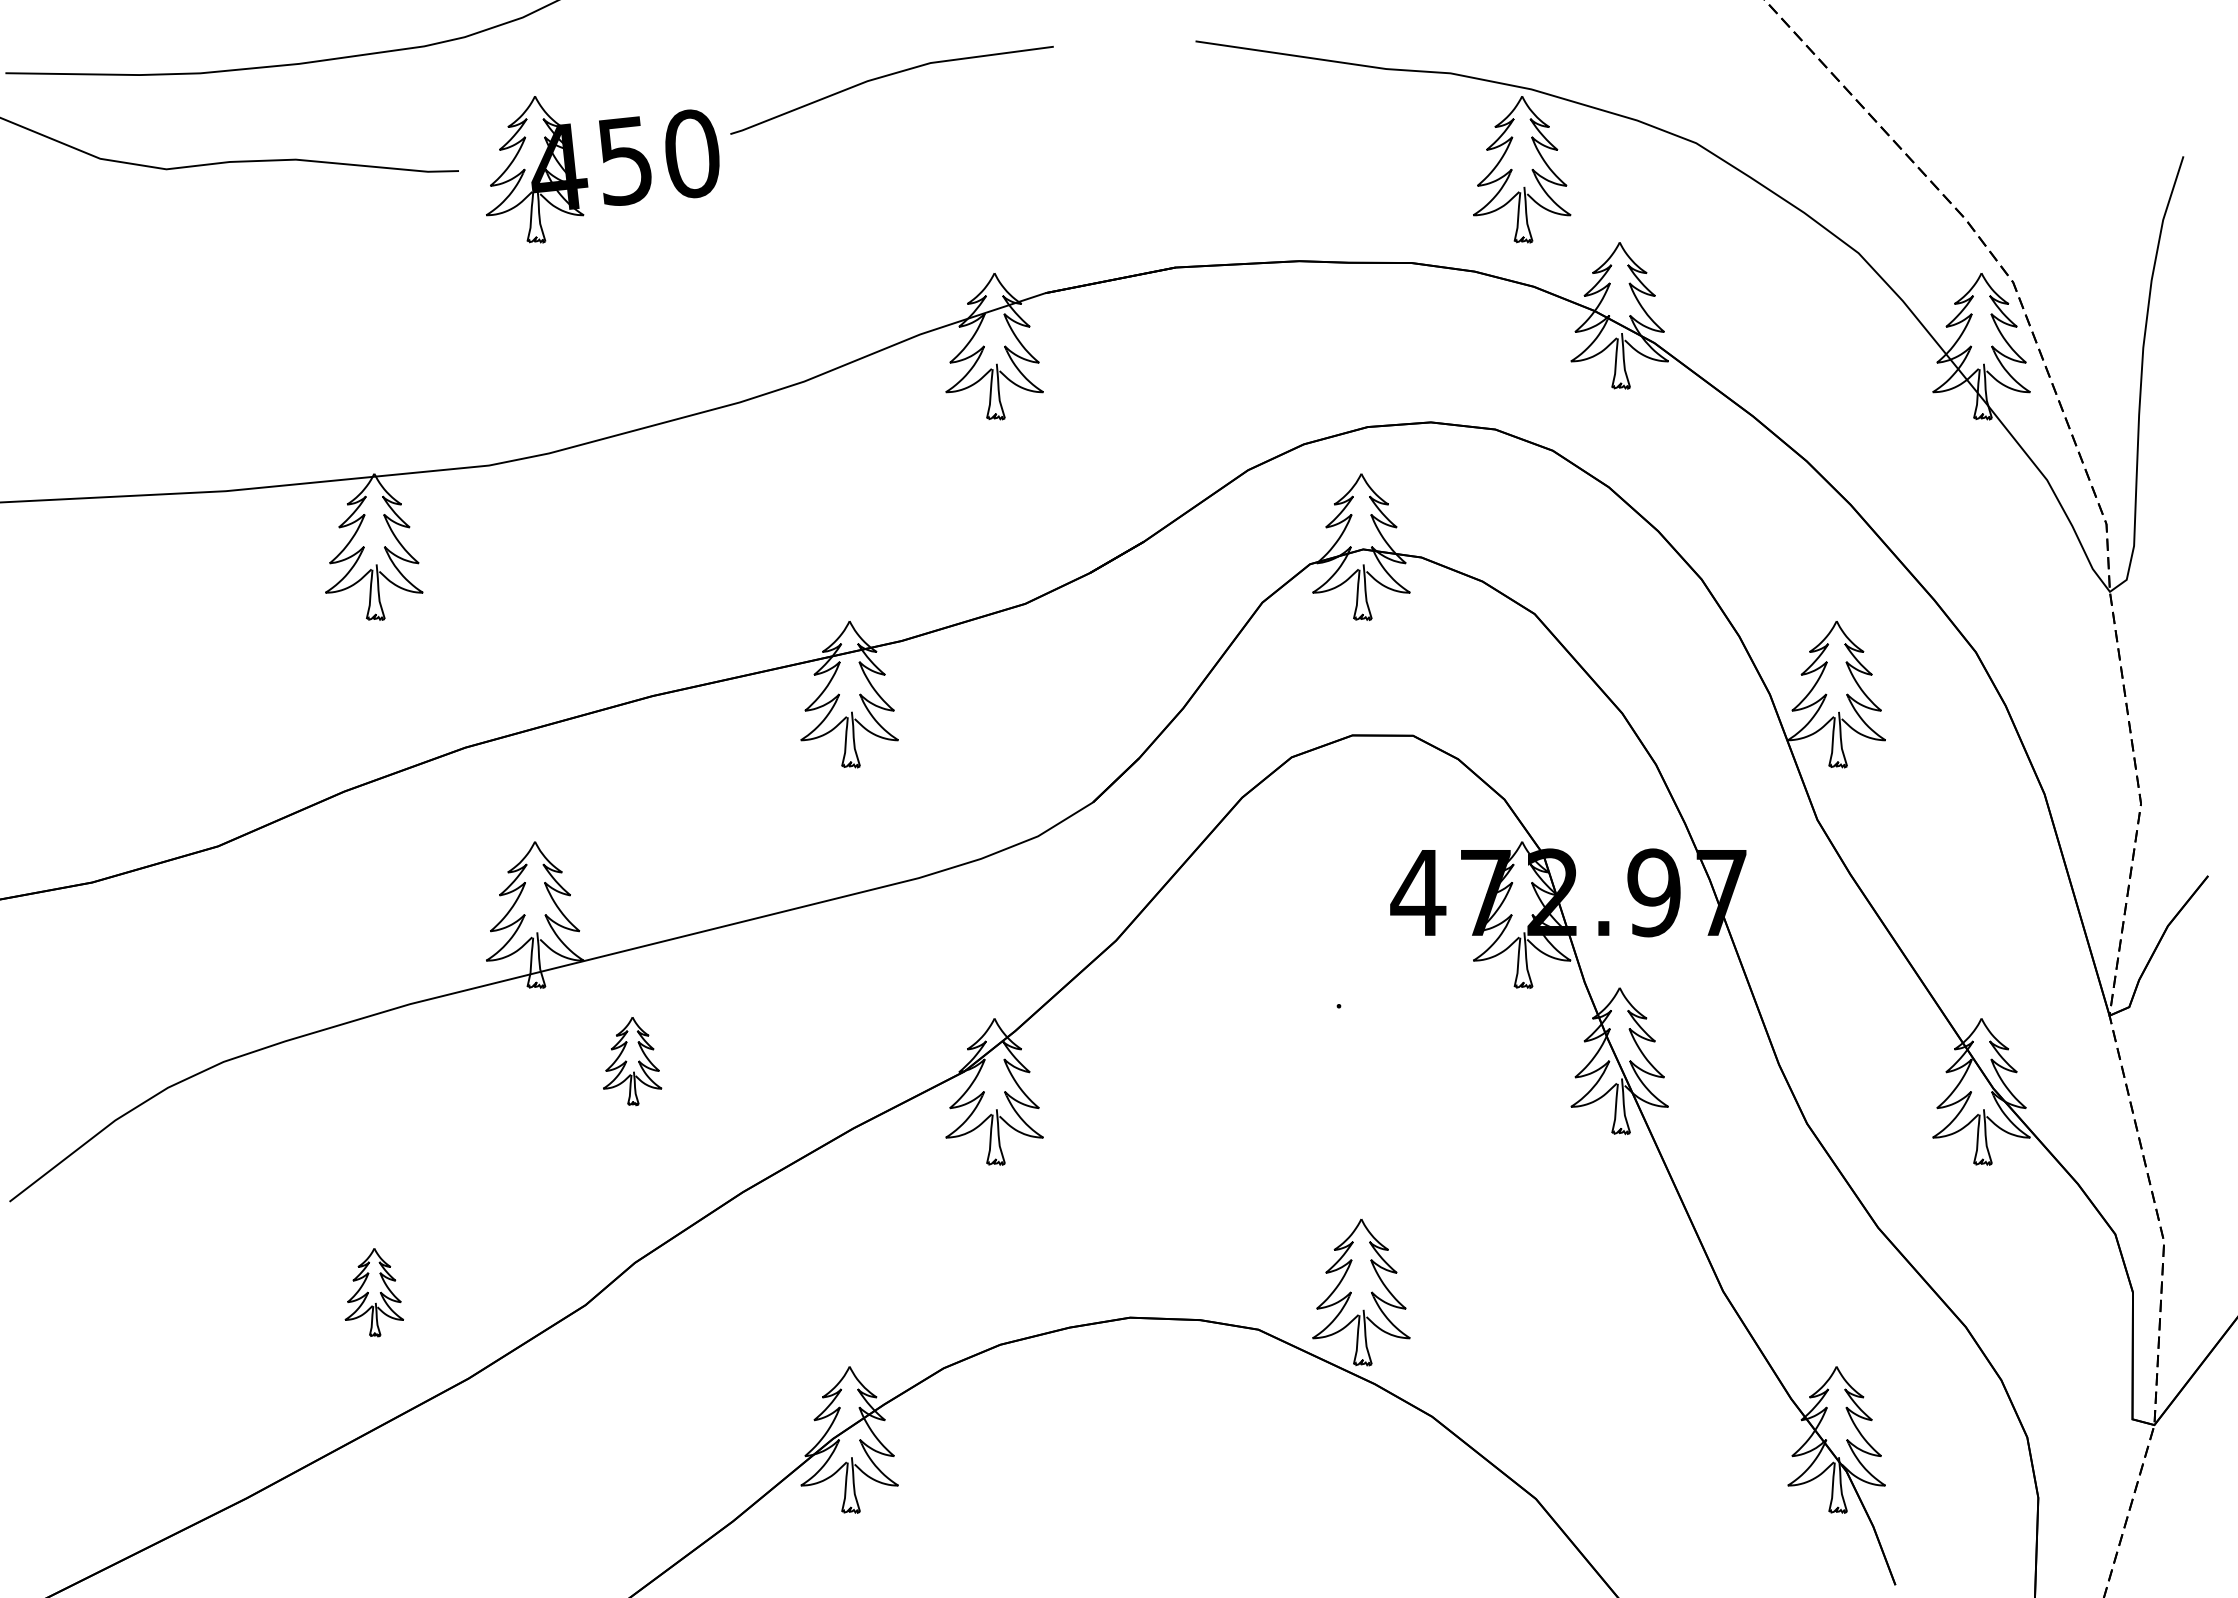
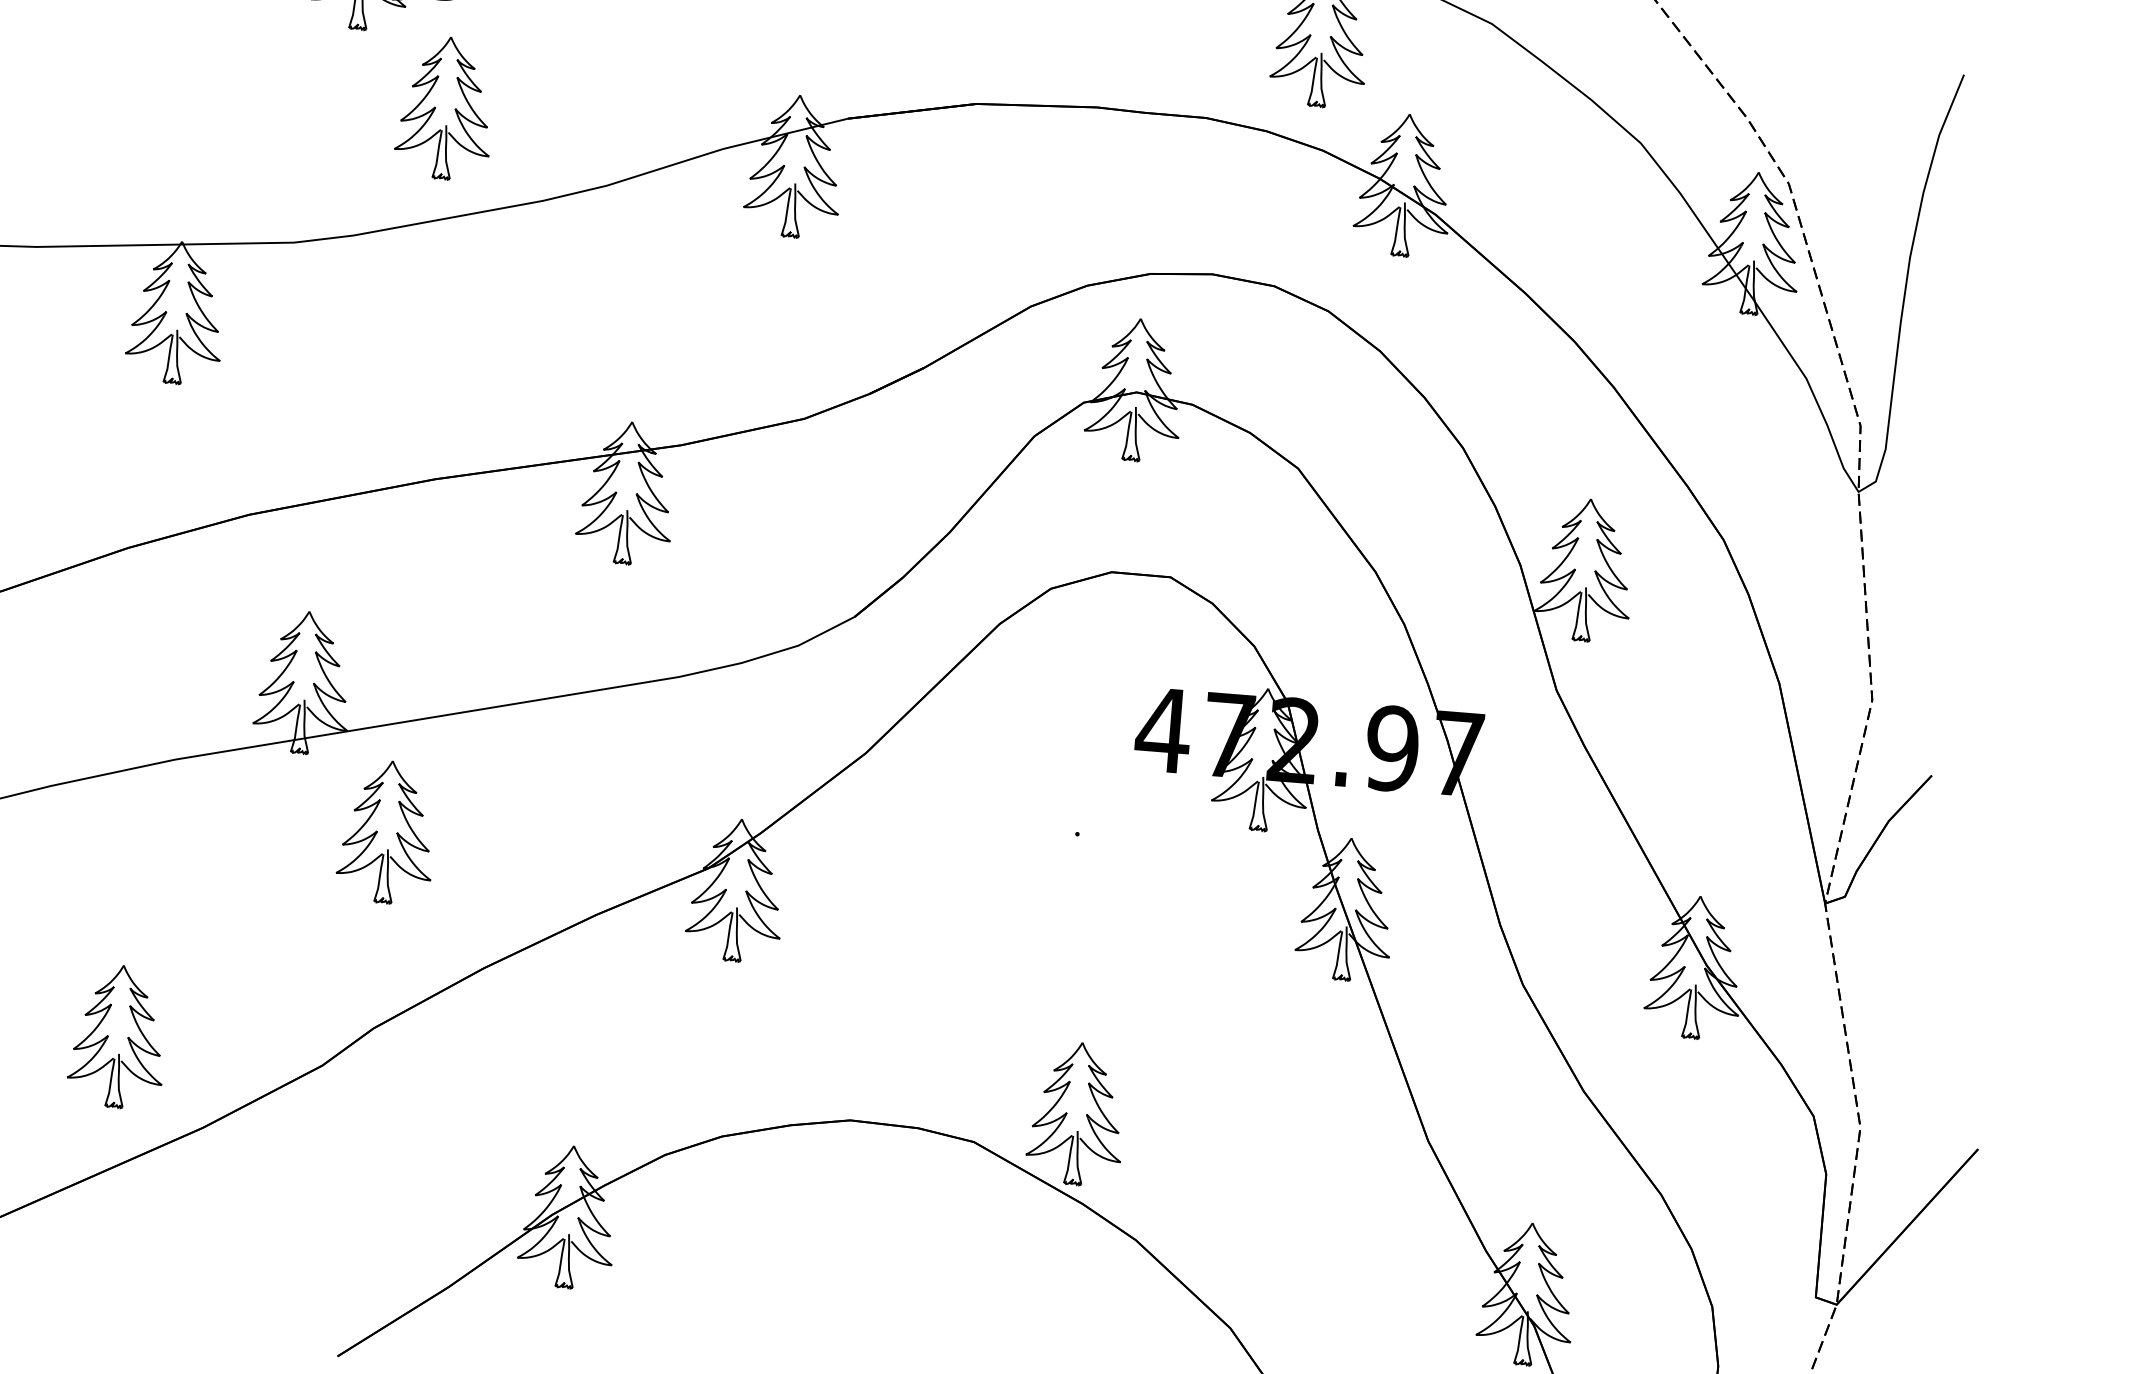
part: (632, 315) -> (445, 108), added
part: (632, 1061) -> (386, 832), size x1.67
part: (374, 1292) -> (118, 1036), size x1.67

